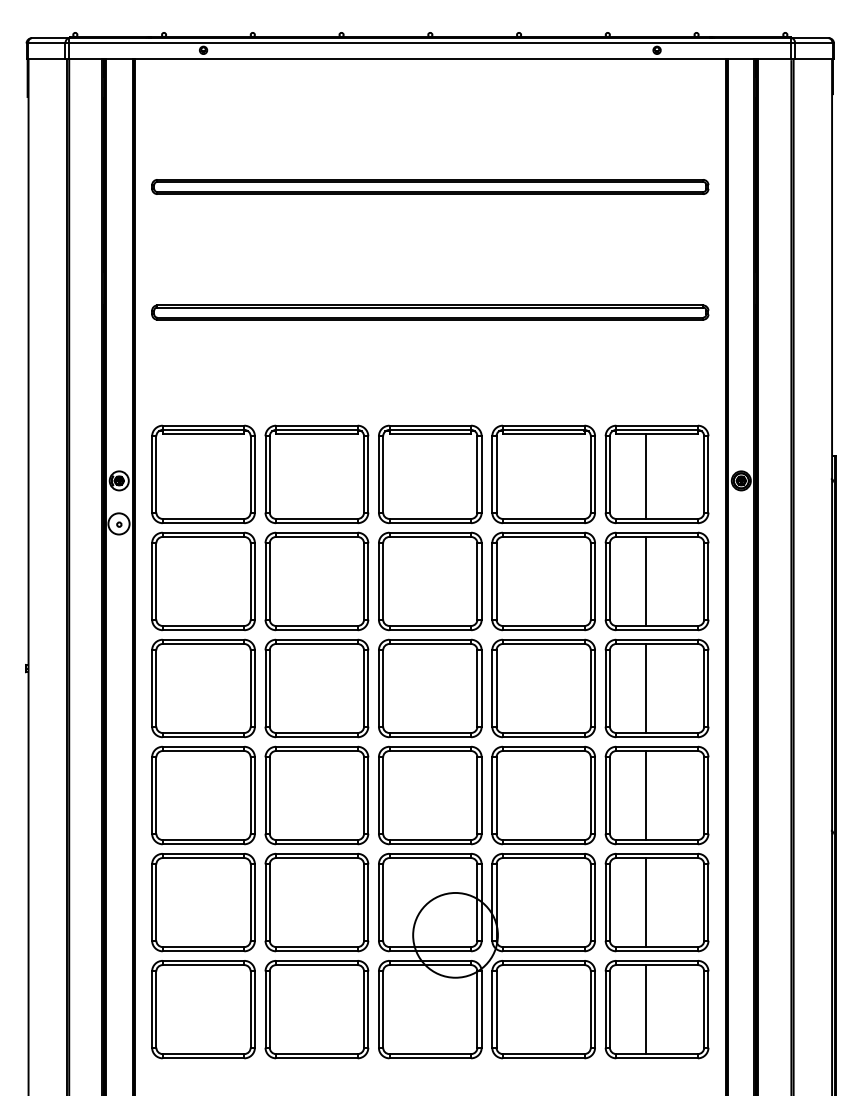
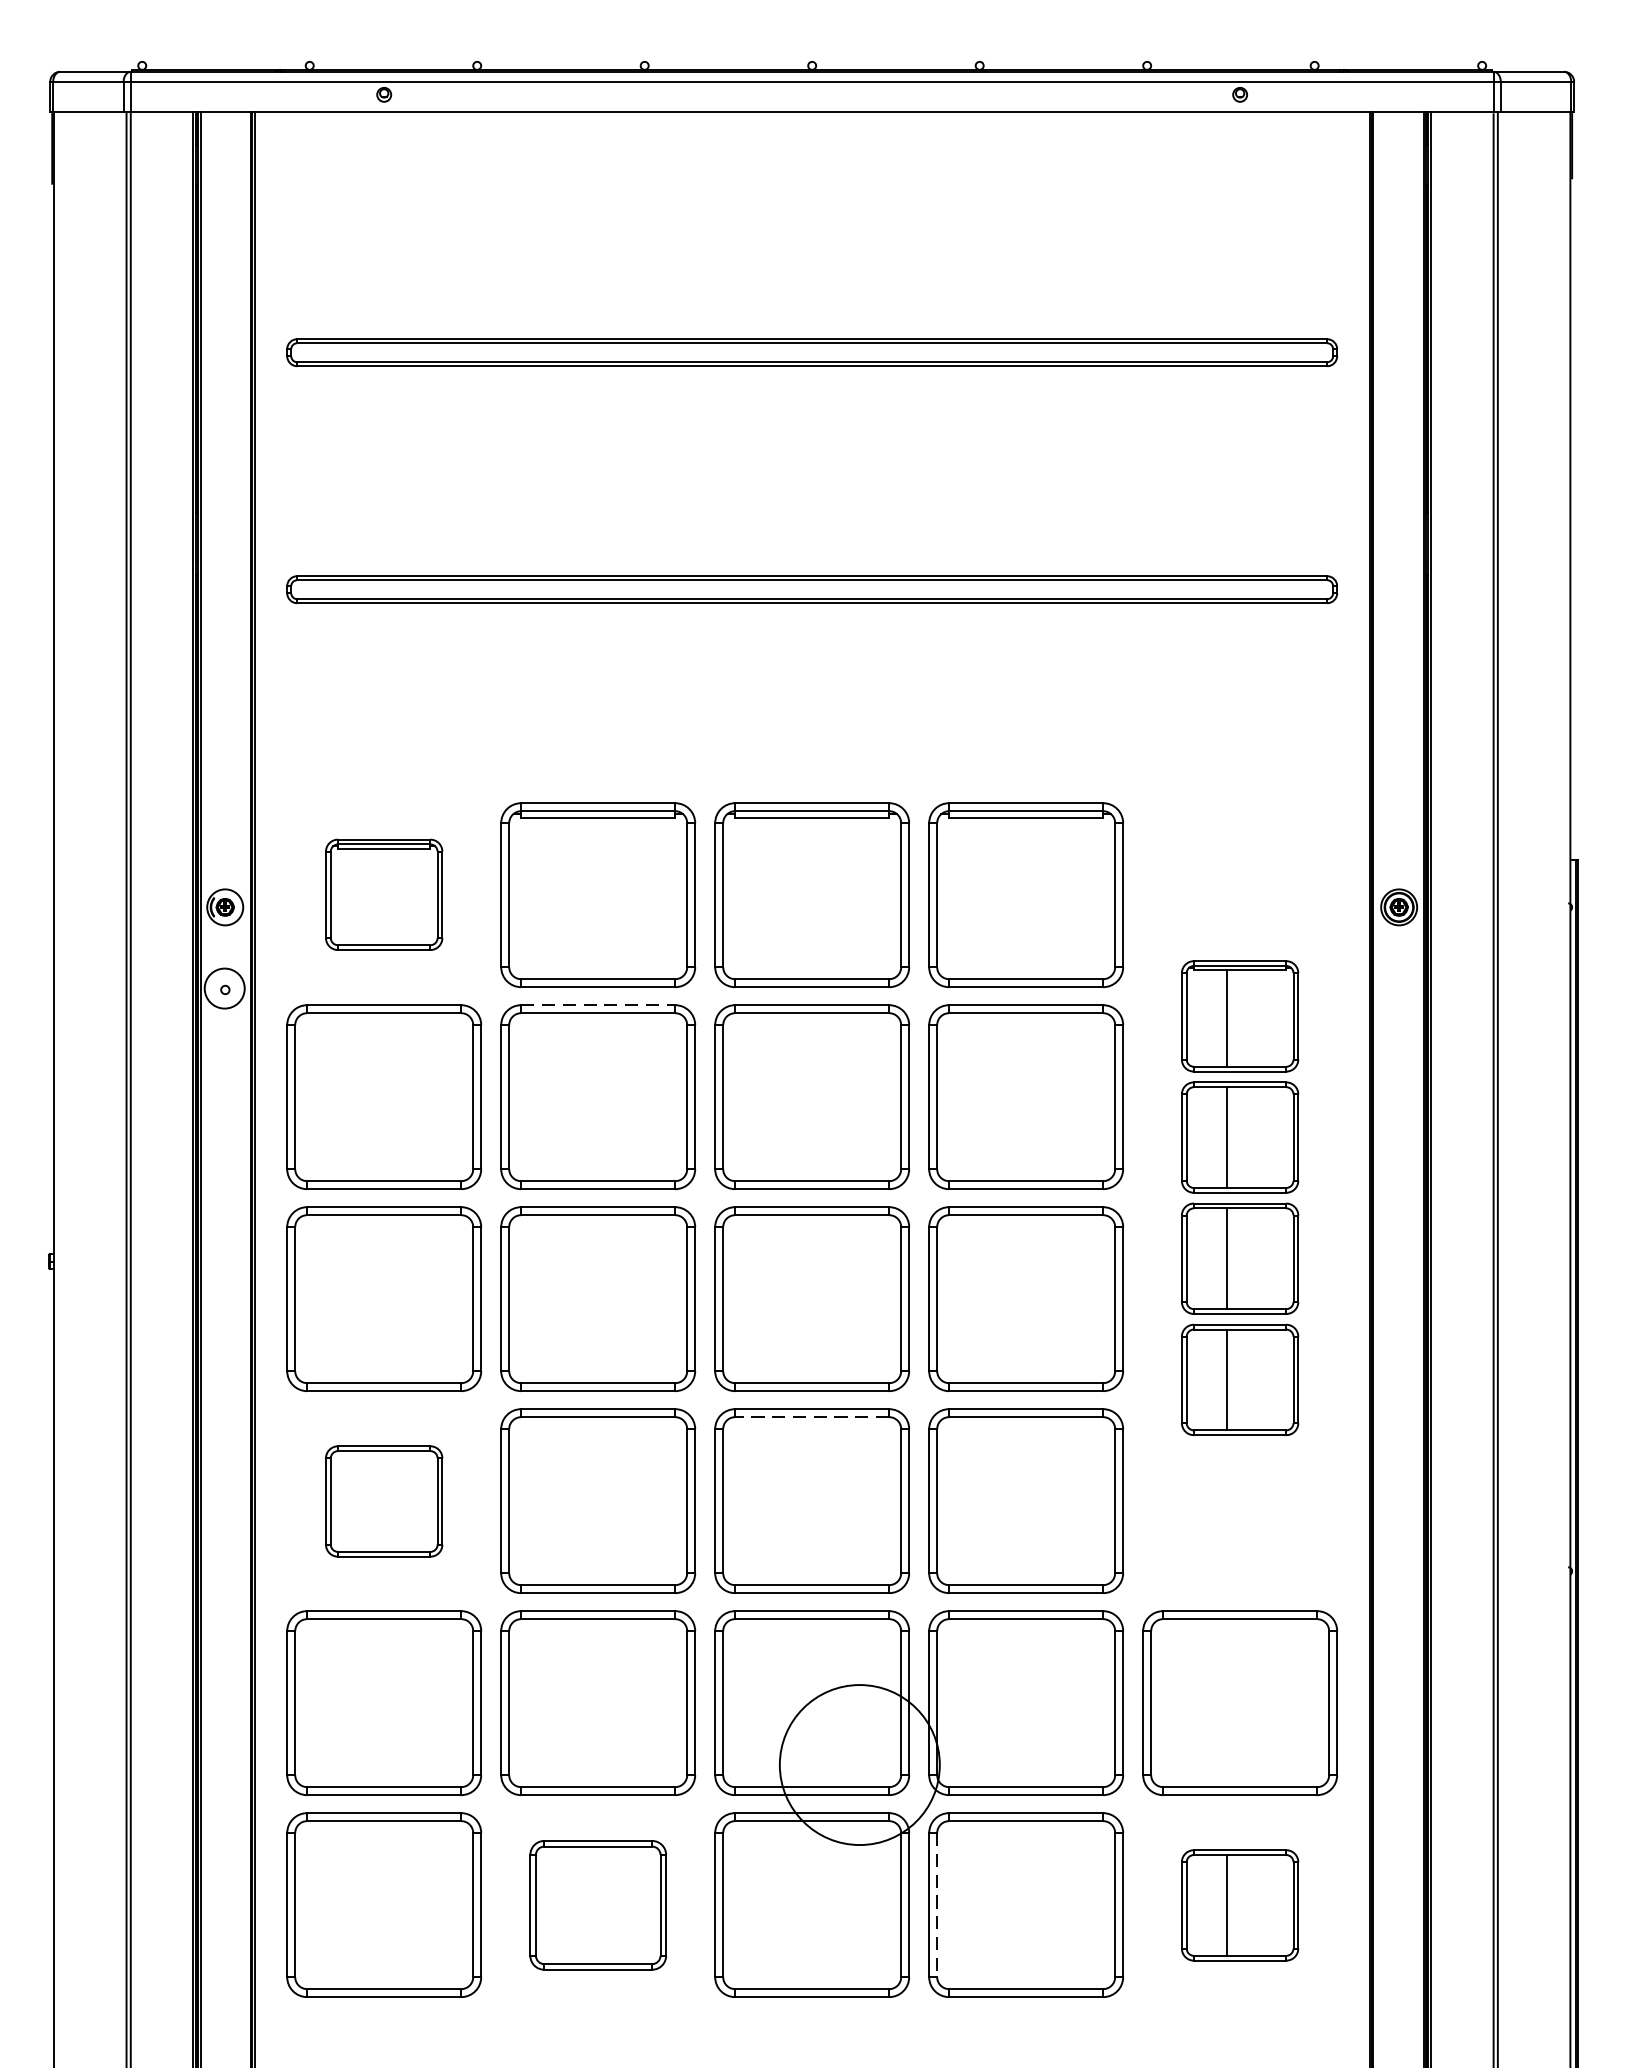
part: (203, 473) -> (384, 893), size x0.6
line: (316, 532) -> (597, 1004), solid -> dashed
part: (656, 634) -> (1239, 1197), size x0.6
line: (430, 751) -> (812, 1418), solid -> dashed
part: (203, 795) -> (384, 1501), size x0.6
line: (645, 902) -> (1218, 1703), removed
part: (316, 1009) -> (597, 1904), size x0.7
part: (656, 1009) -> (1239, 1904), size x0.6
line: (496, 1010) -> (937, 1906), solid -> dashed

